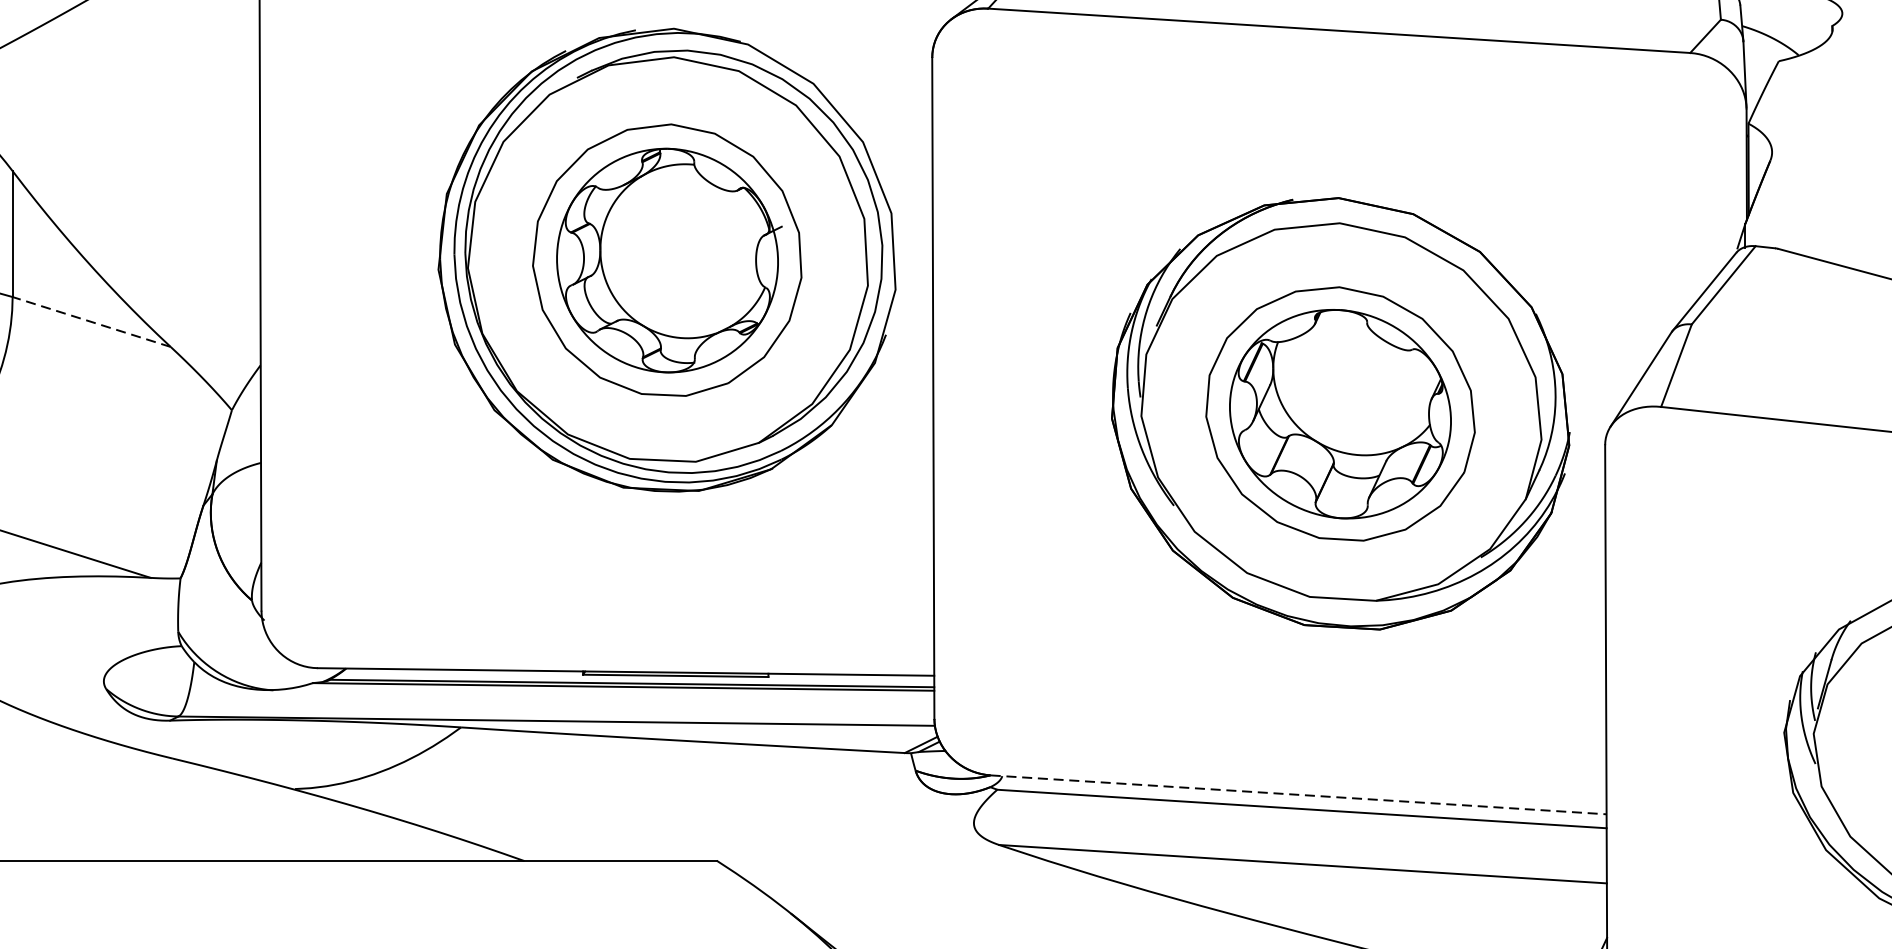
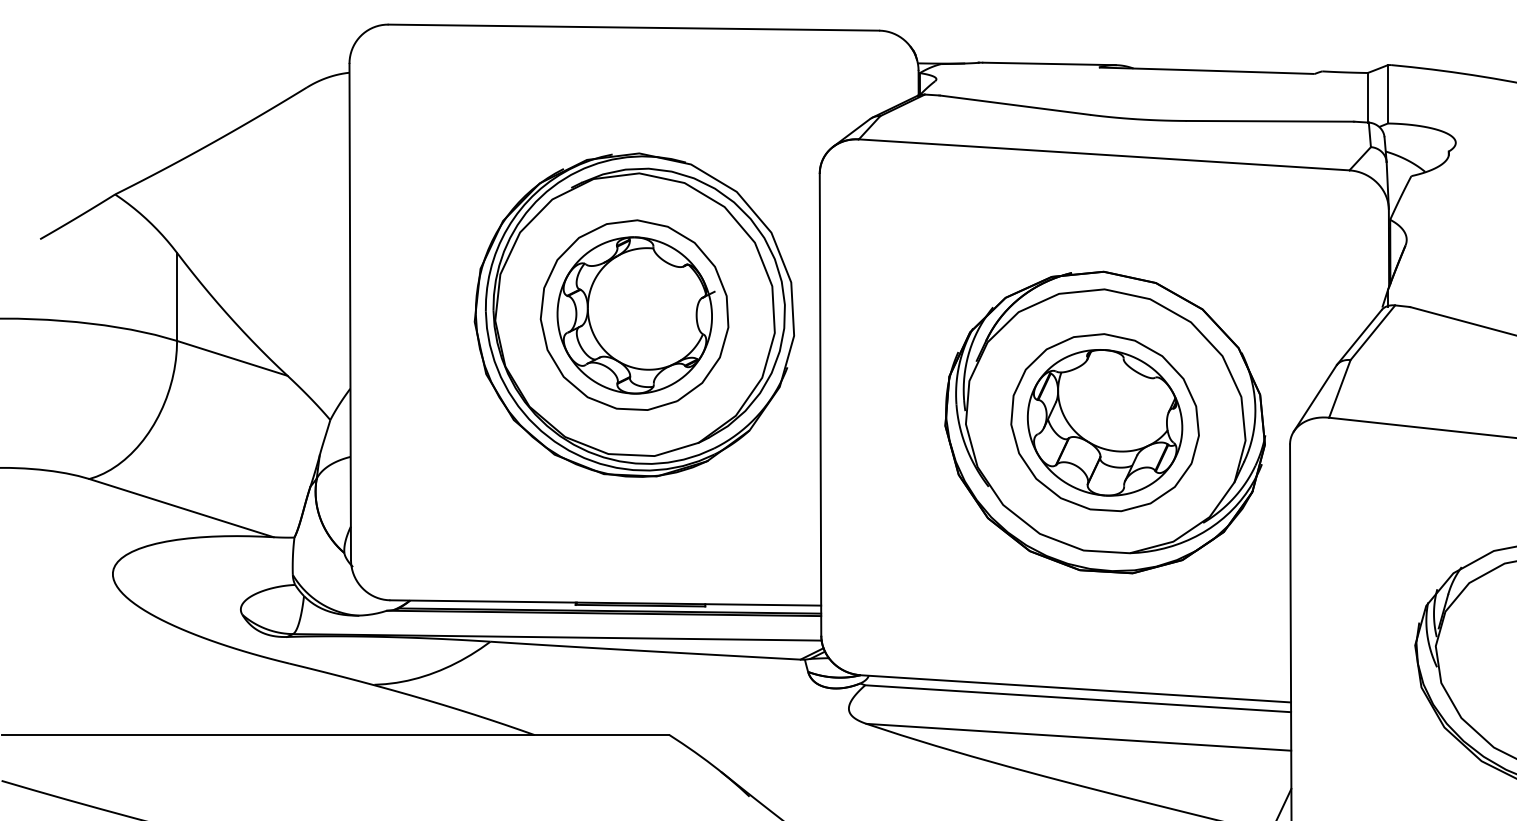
line: (91, 322) -> (232, 358), dashed -> solid
line: (1298, 794) -> (1075, 688), dashed -> solid

